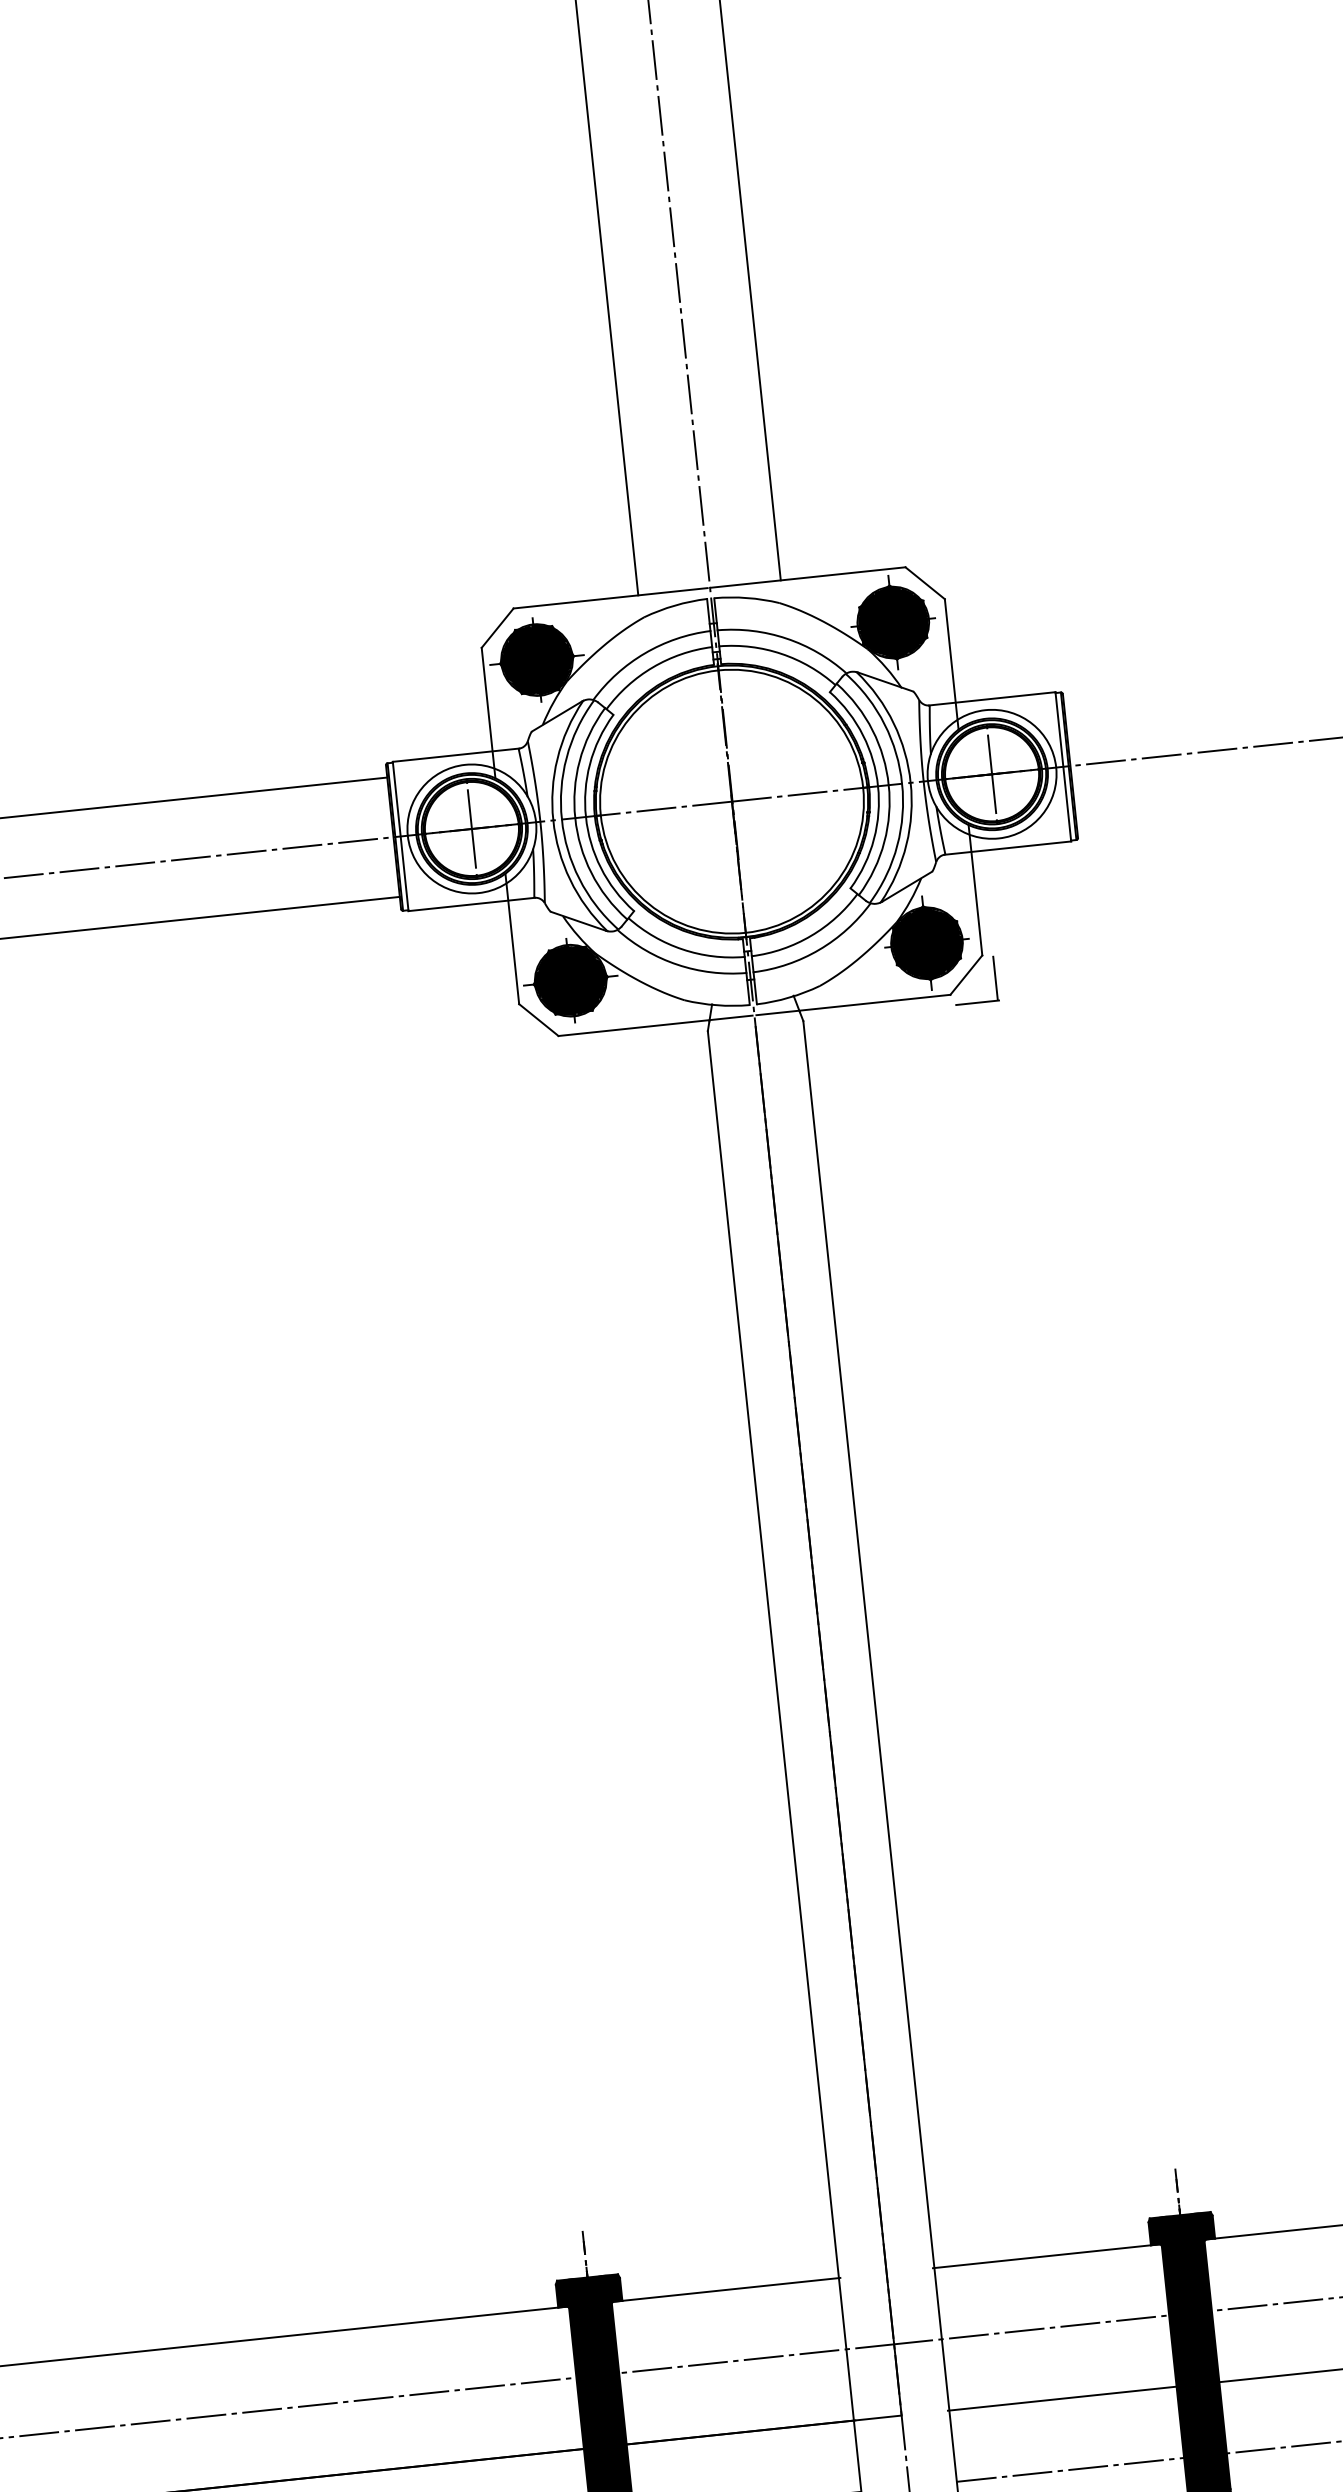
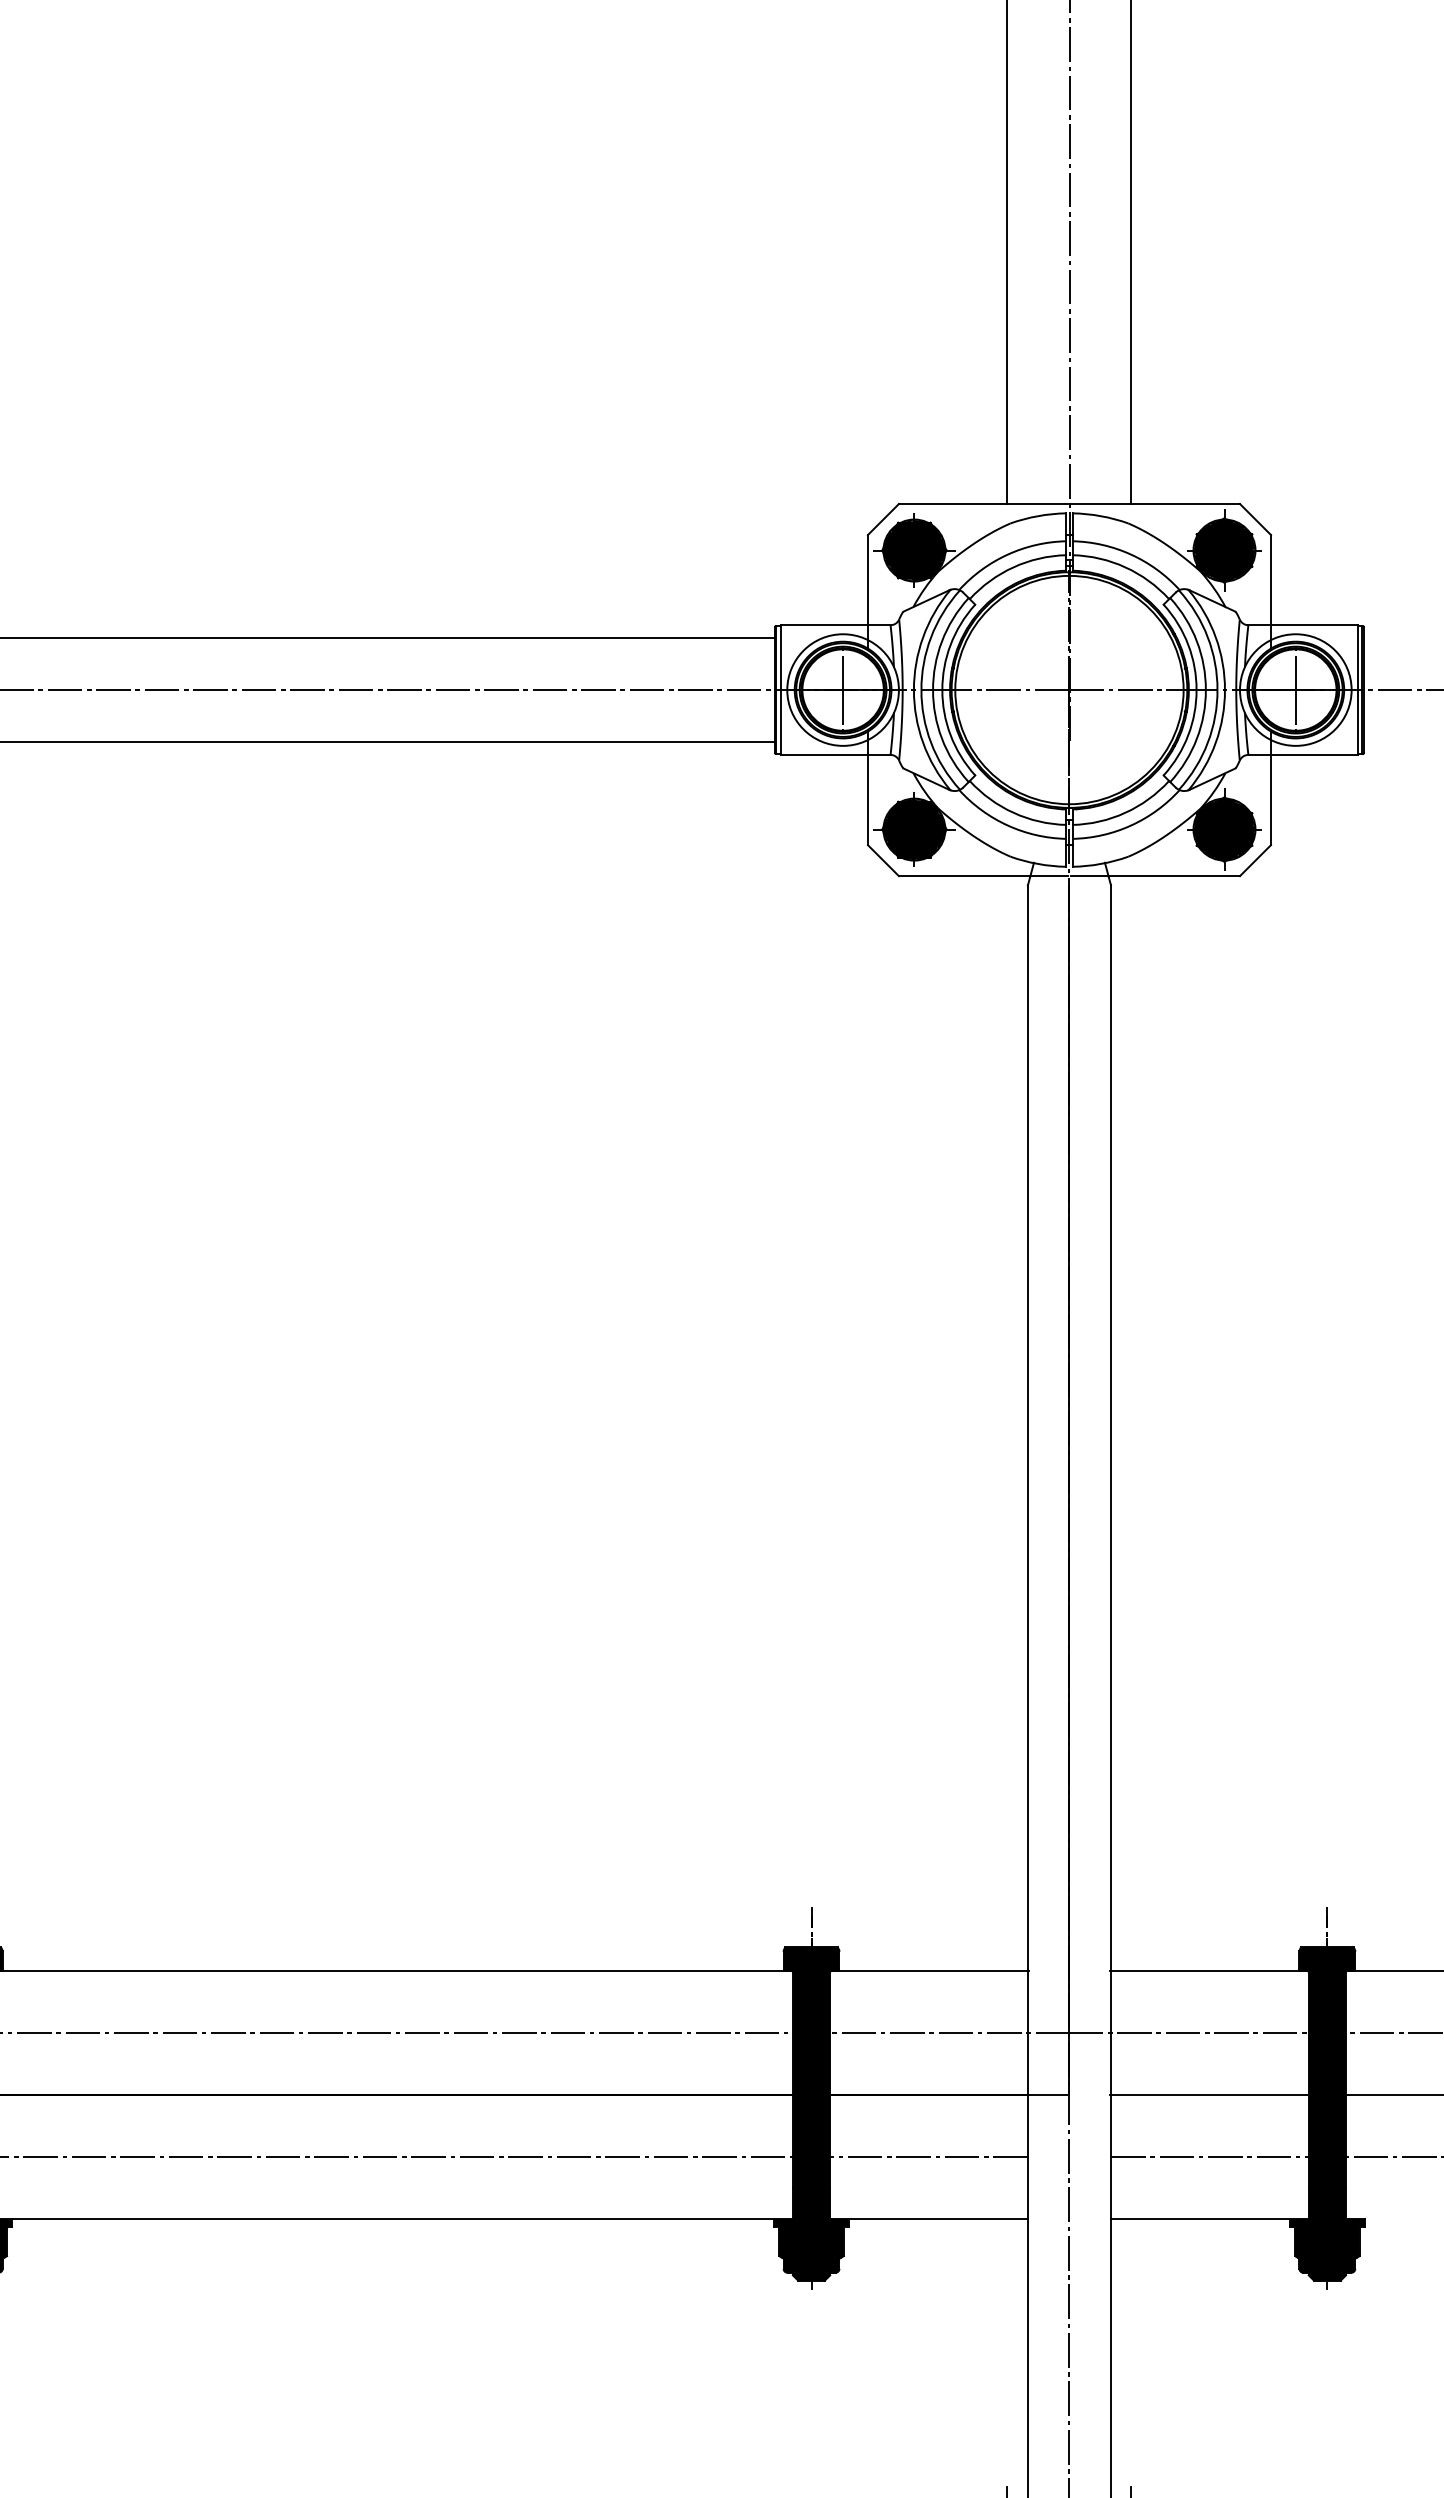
part: (994, 977) -> (1279, 865), removed

